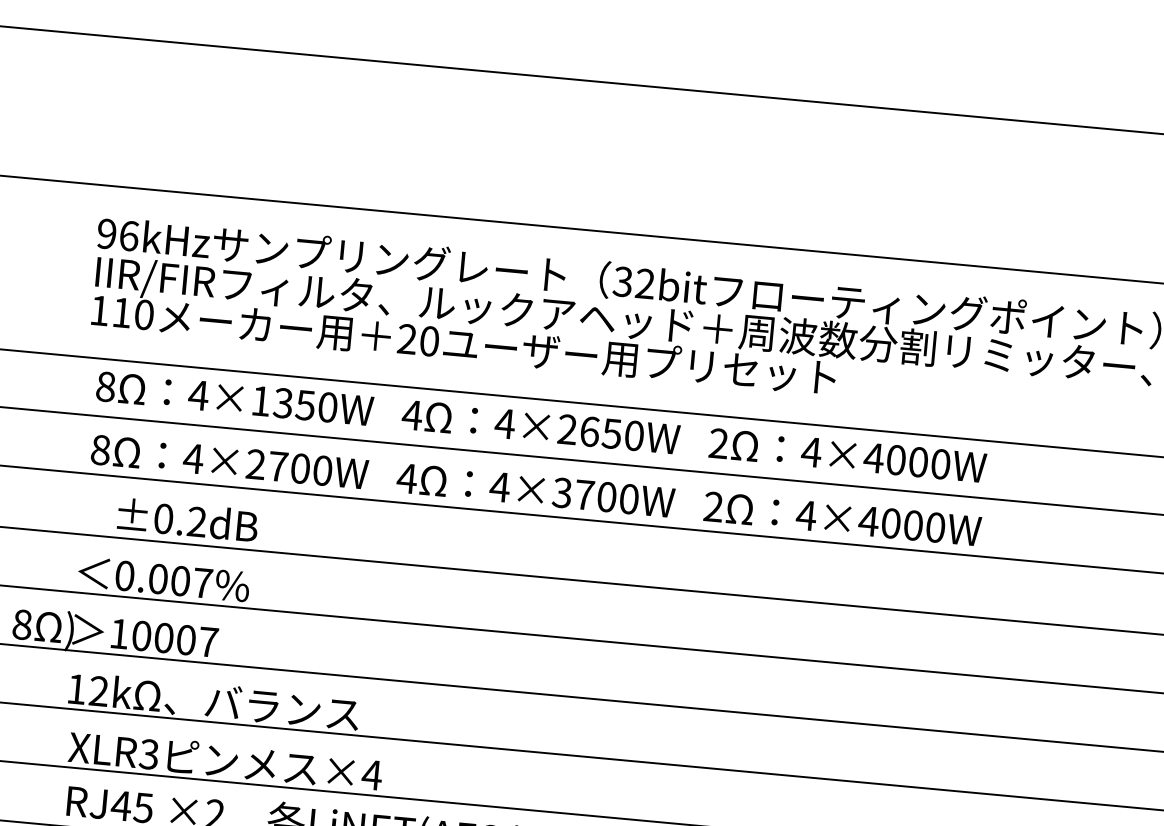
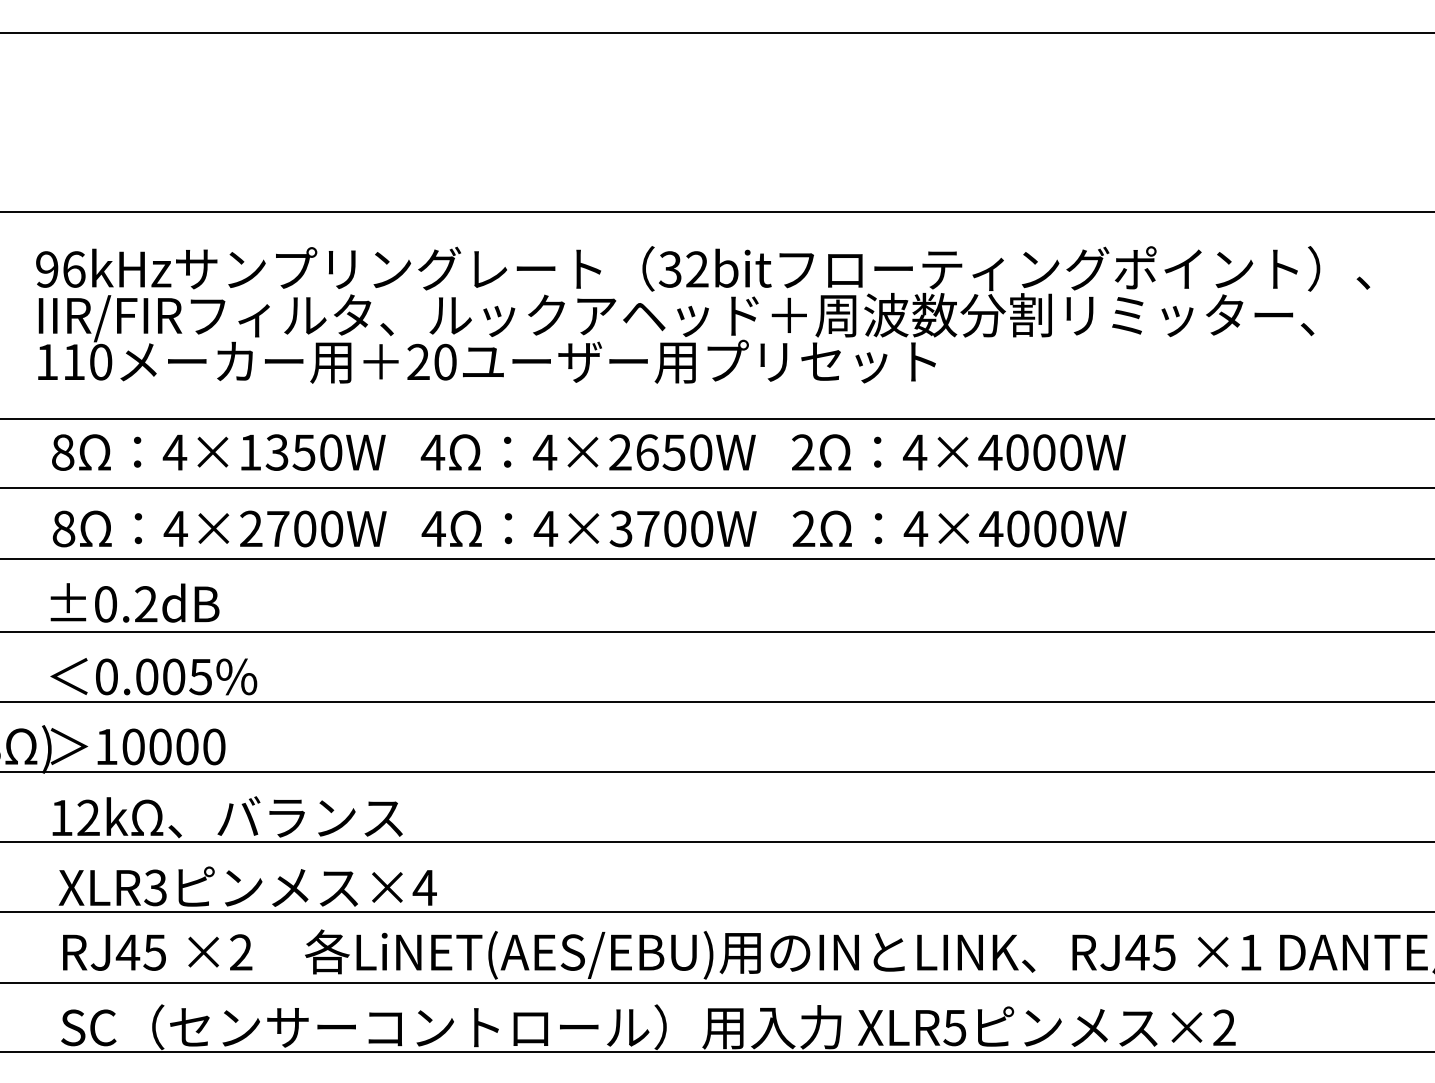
text: (187, 519) -> (134, 602), moved
text: (202, 583) -> (200, 677), 0.007% -> 0.005%
text: (208, 641) -> (214, 746), 10007 -> 10000

